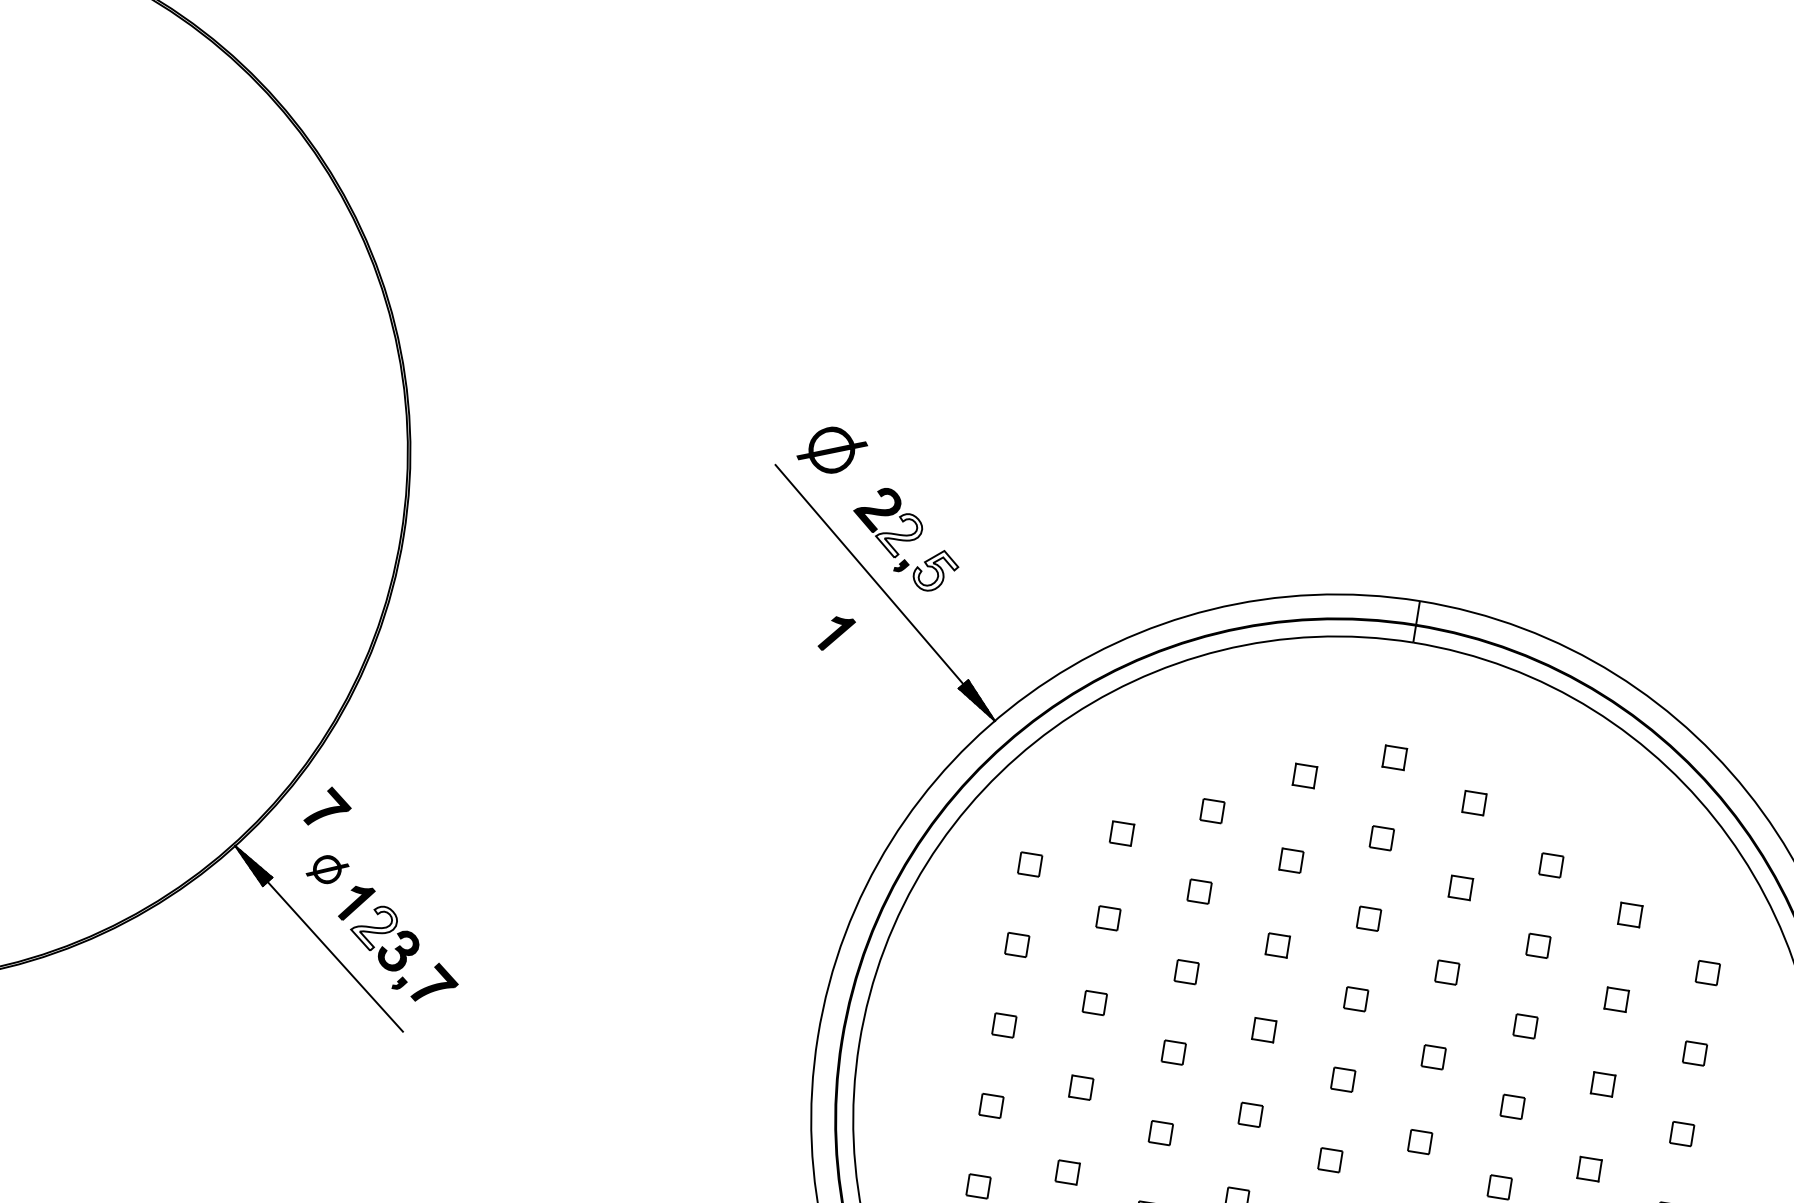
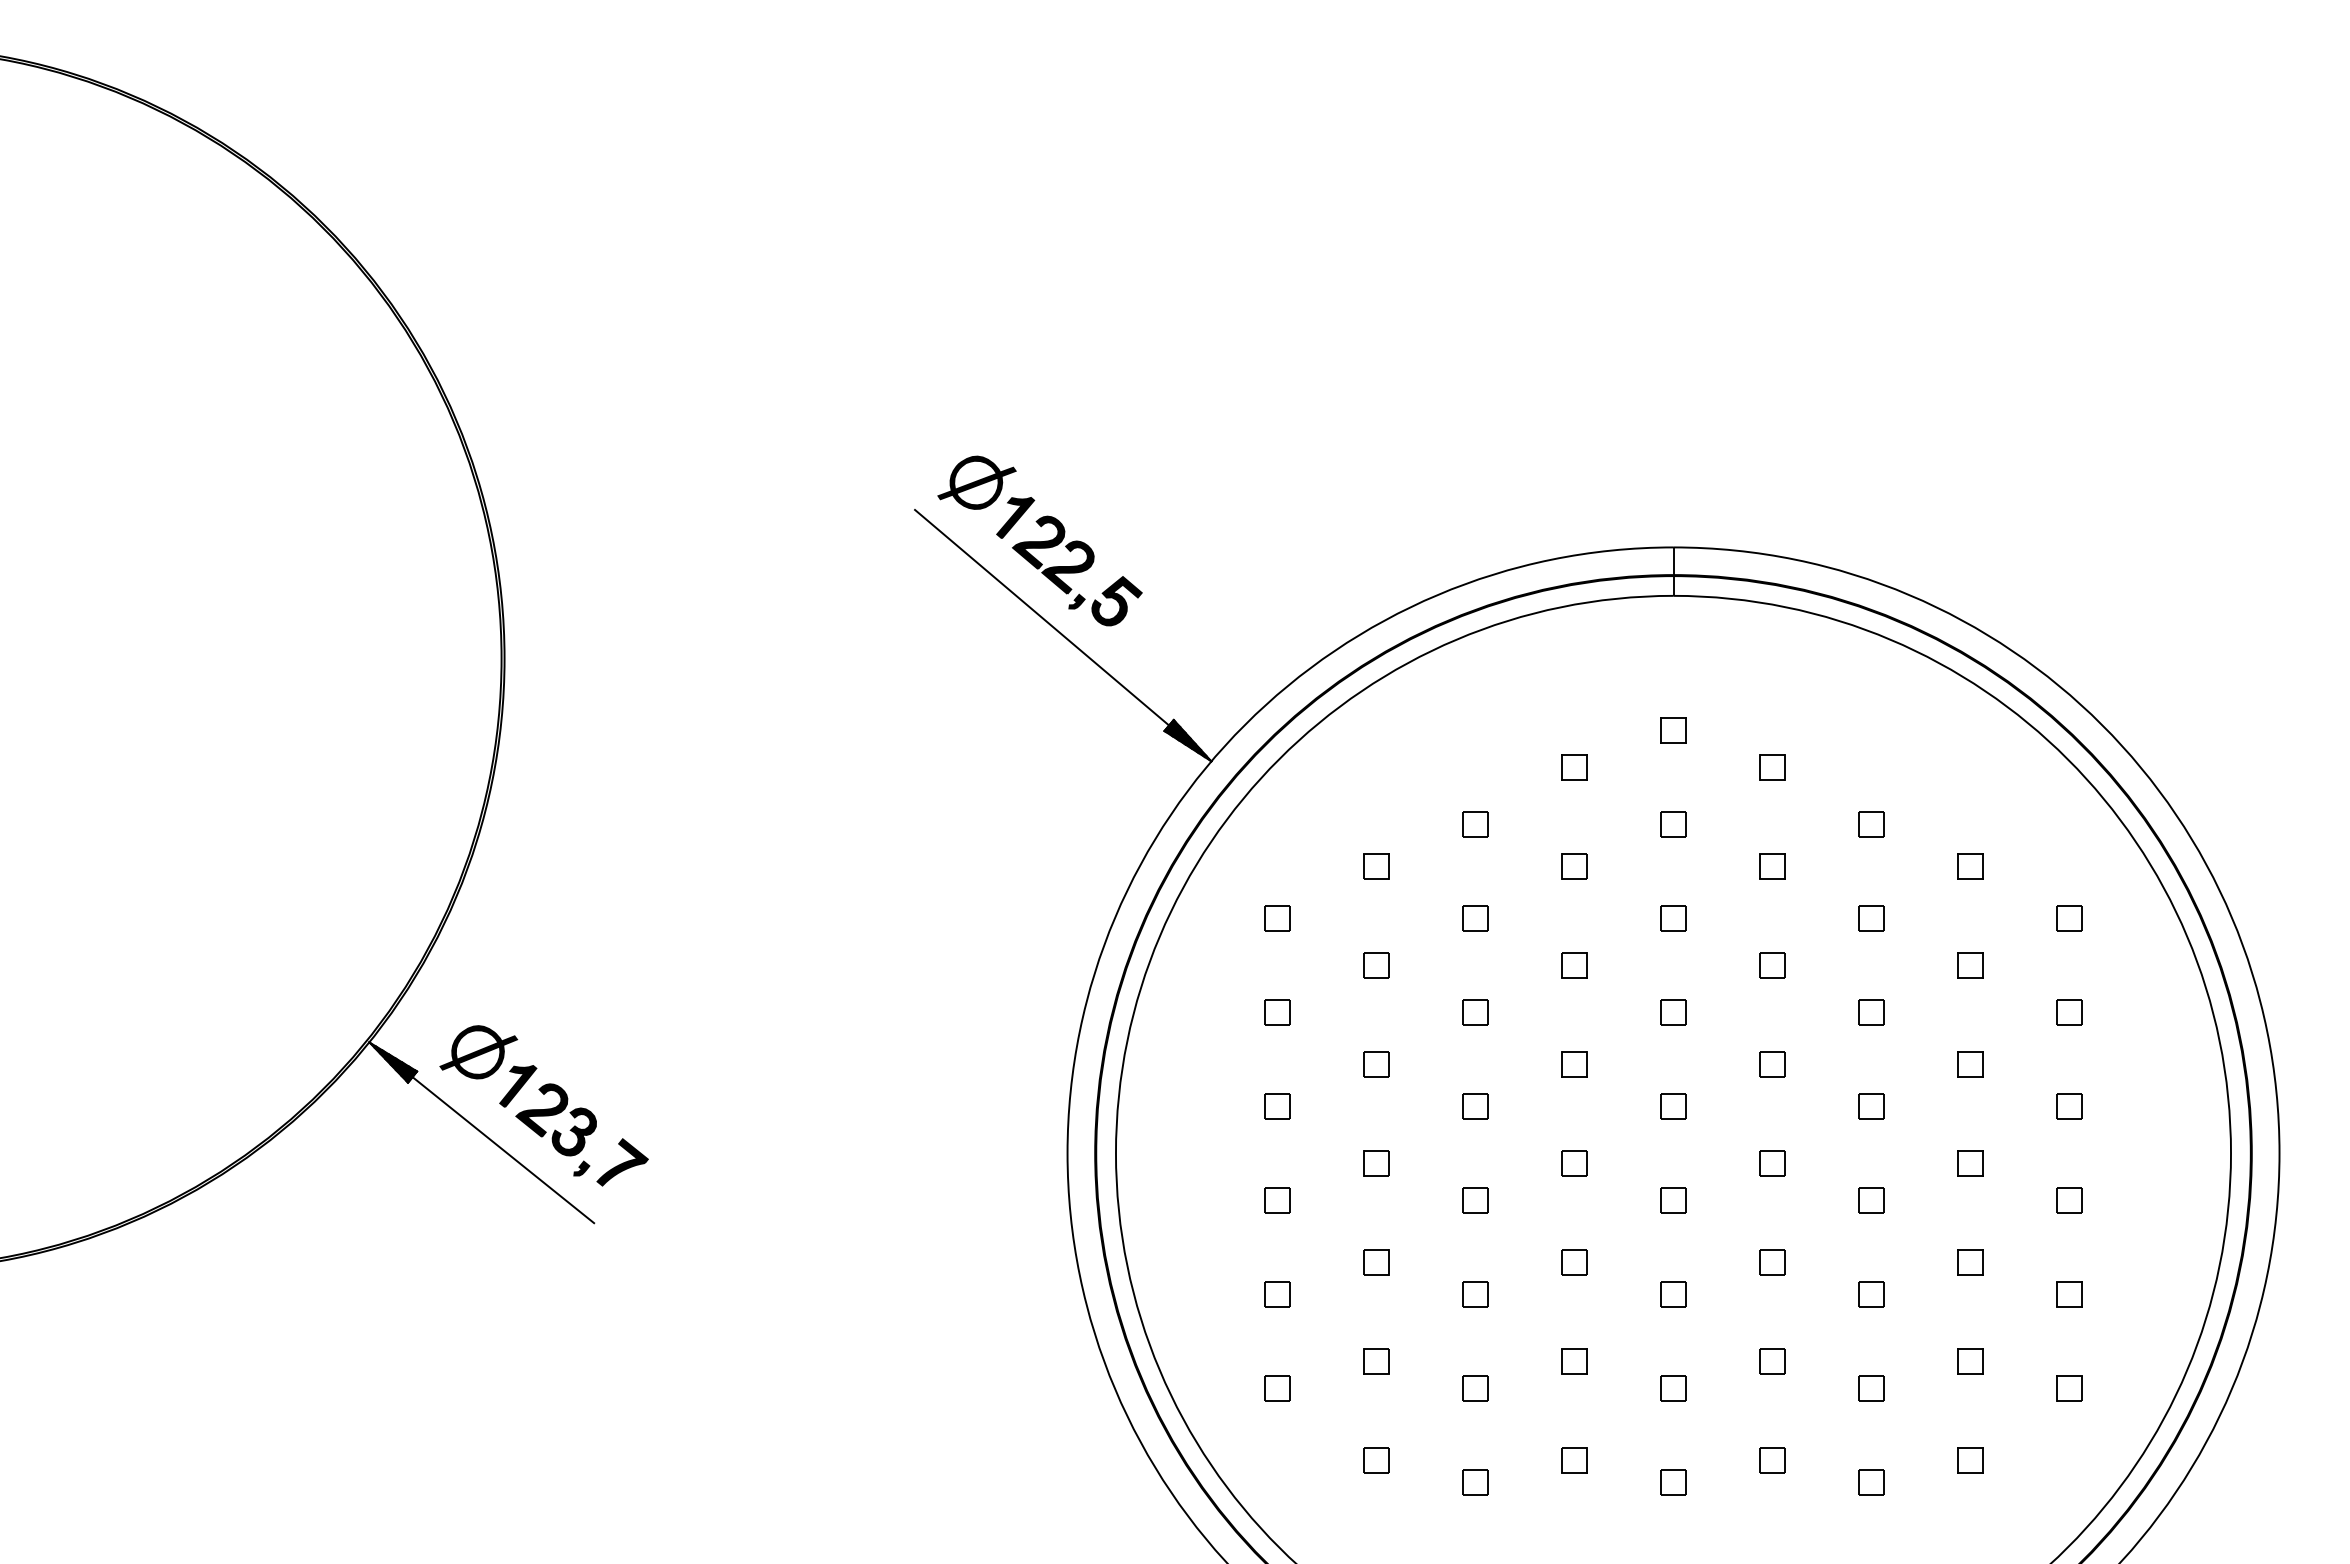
fill: (898, 535) -> (1067, 567), added
fill: (935, 571) -> (1116, 601), added
part: (836, 634) -> (1015, 517), moved
part: (328, 807) -> (468, 981), removed
part: (327, 869) -> (478, 1052), size x1.67
fill: (373, 928) -> (541, 1110), added

